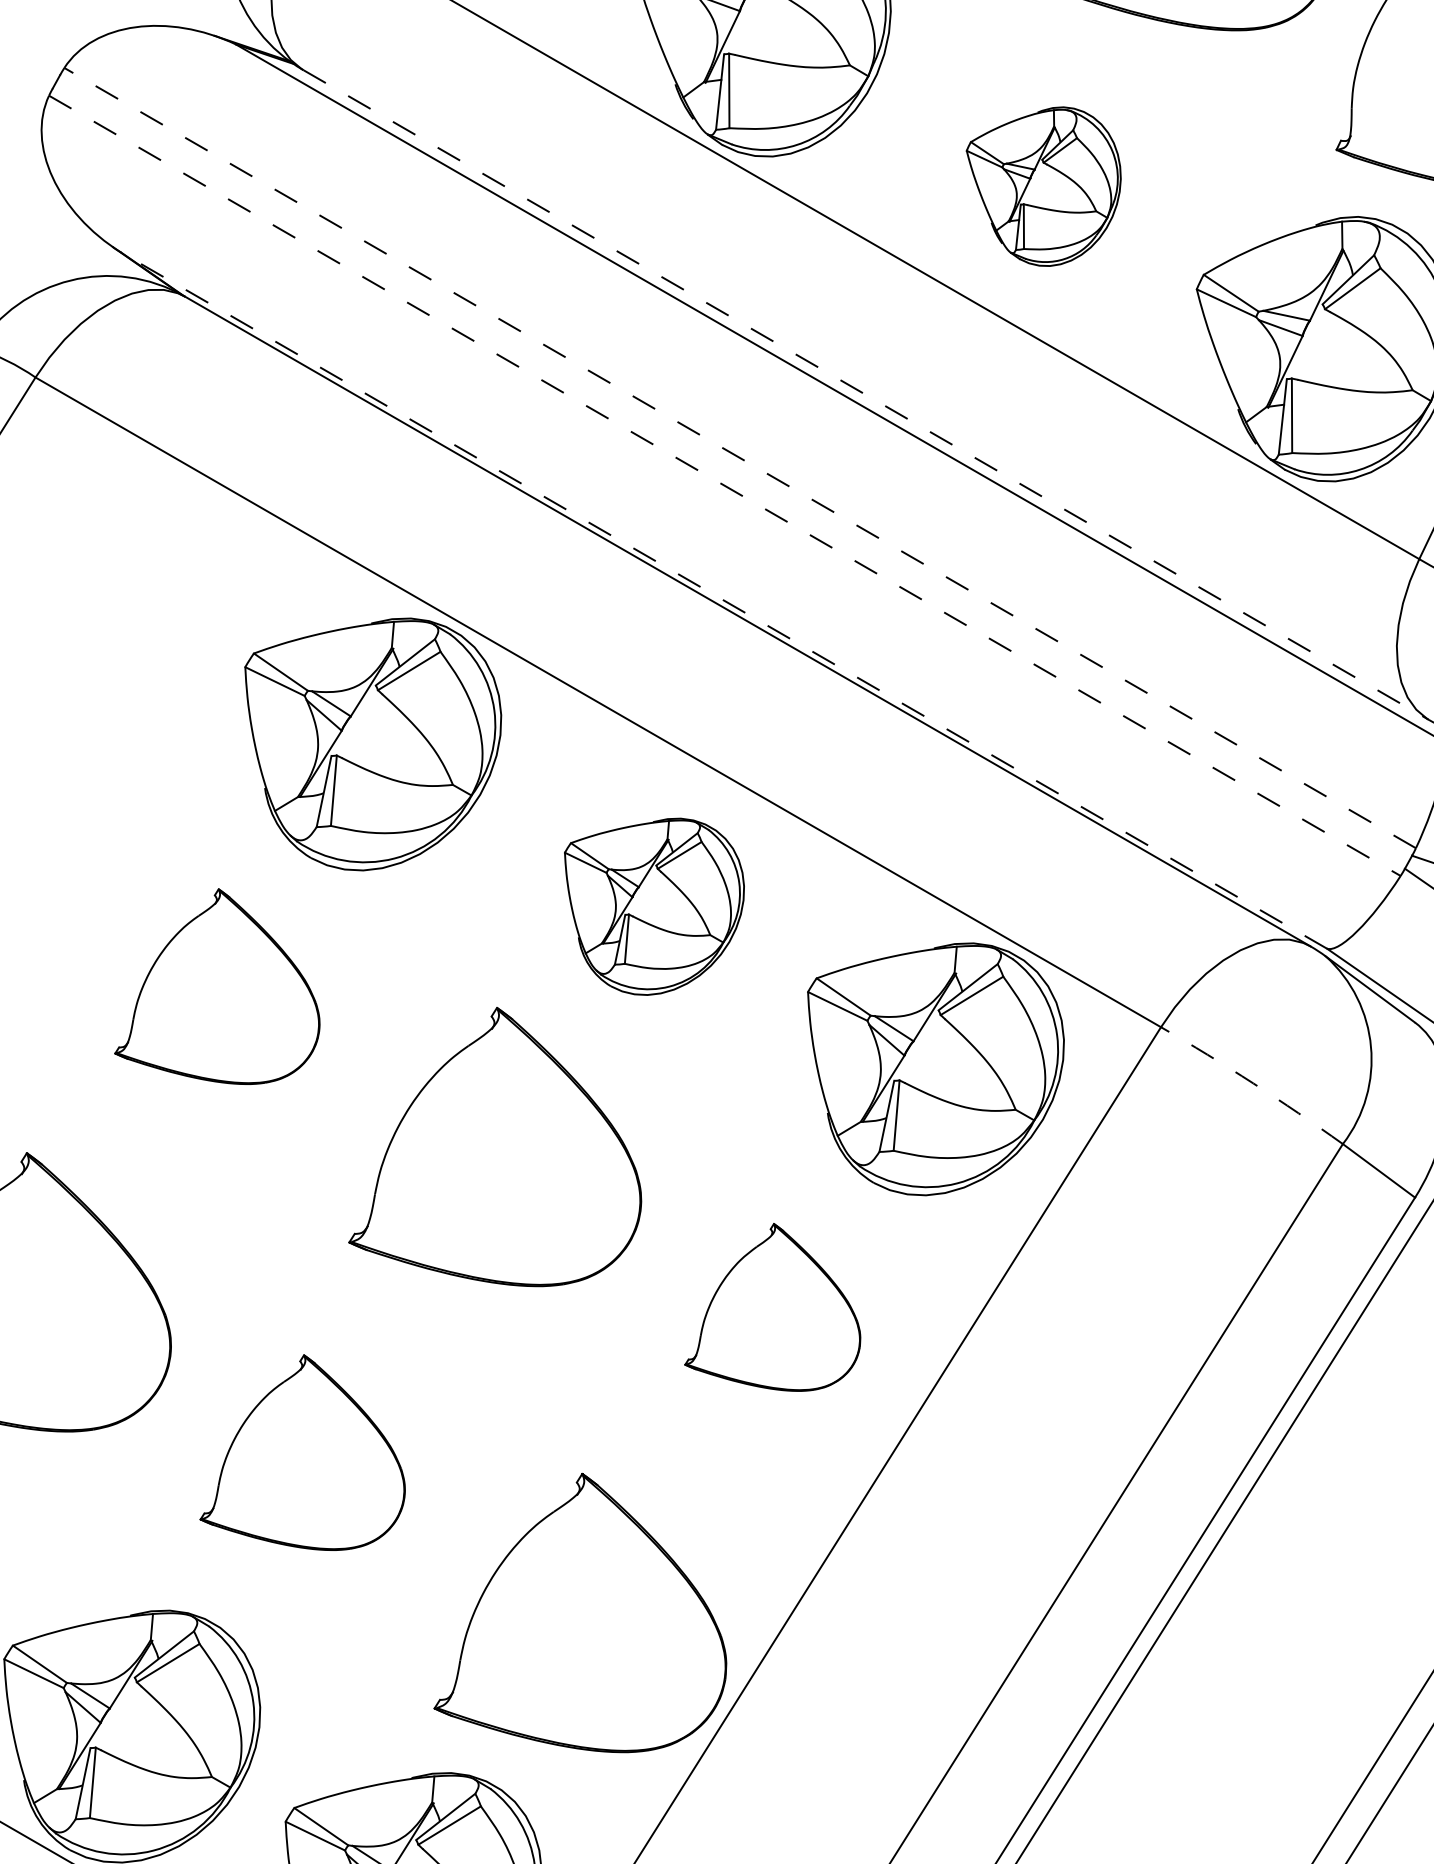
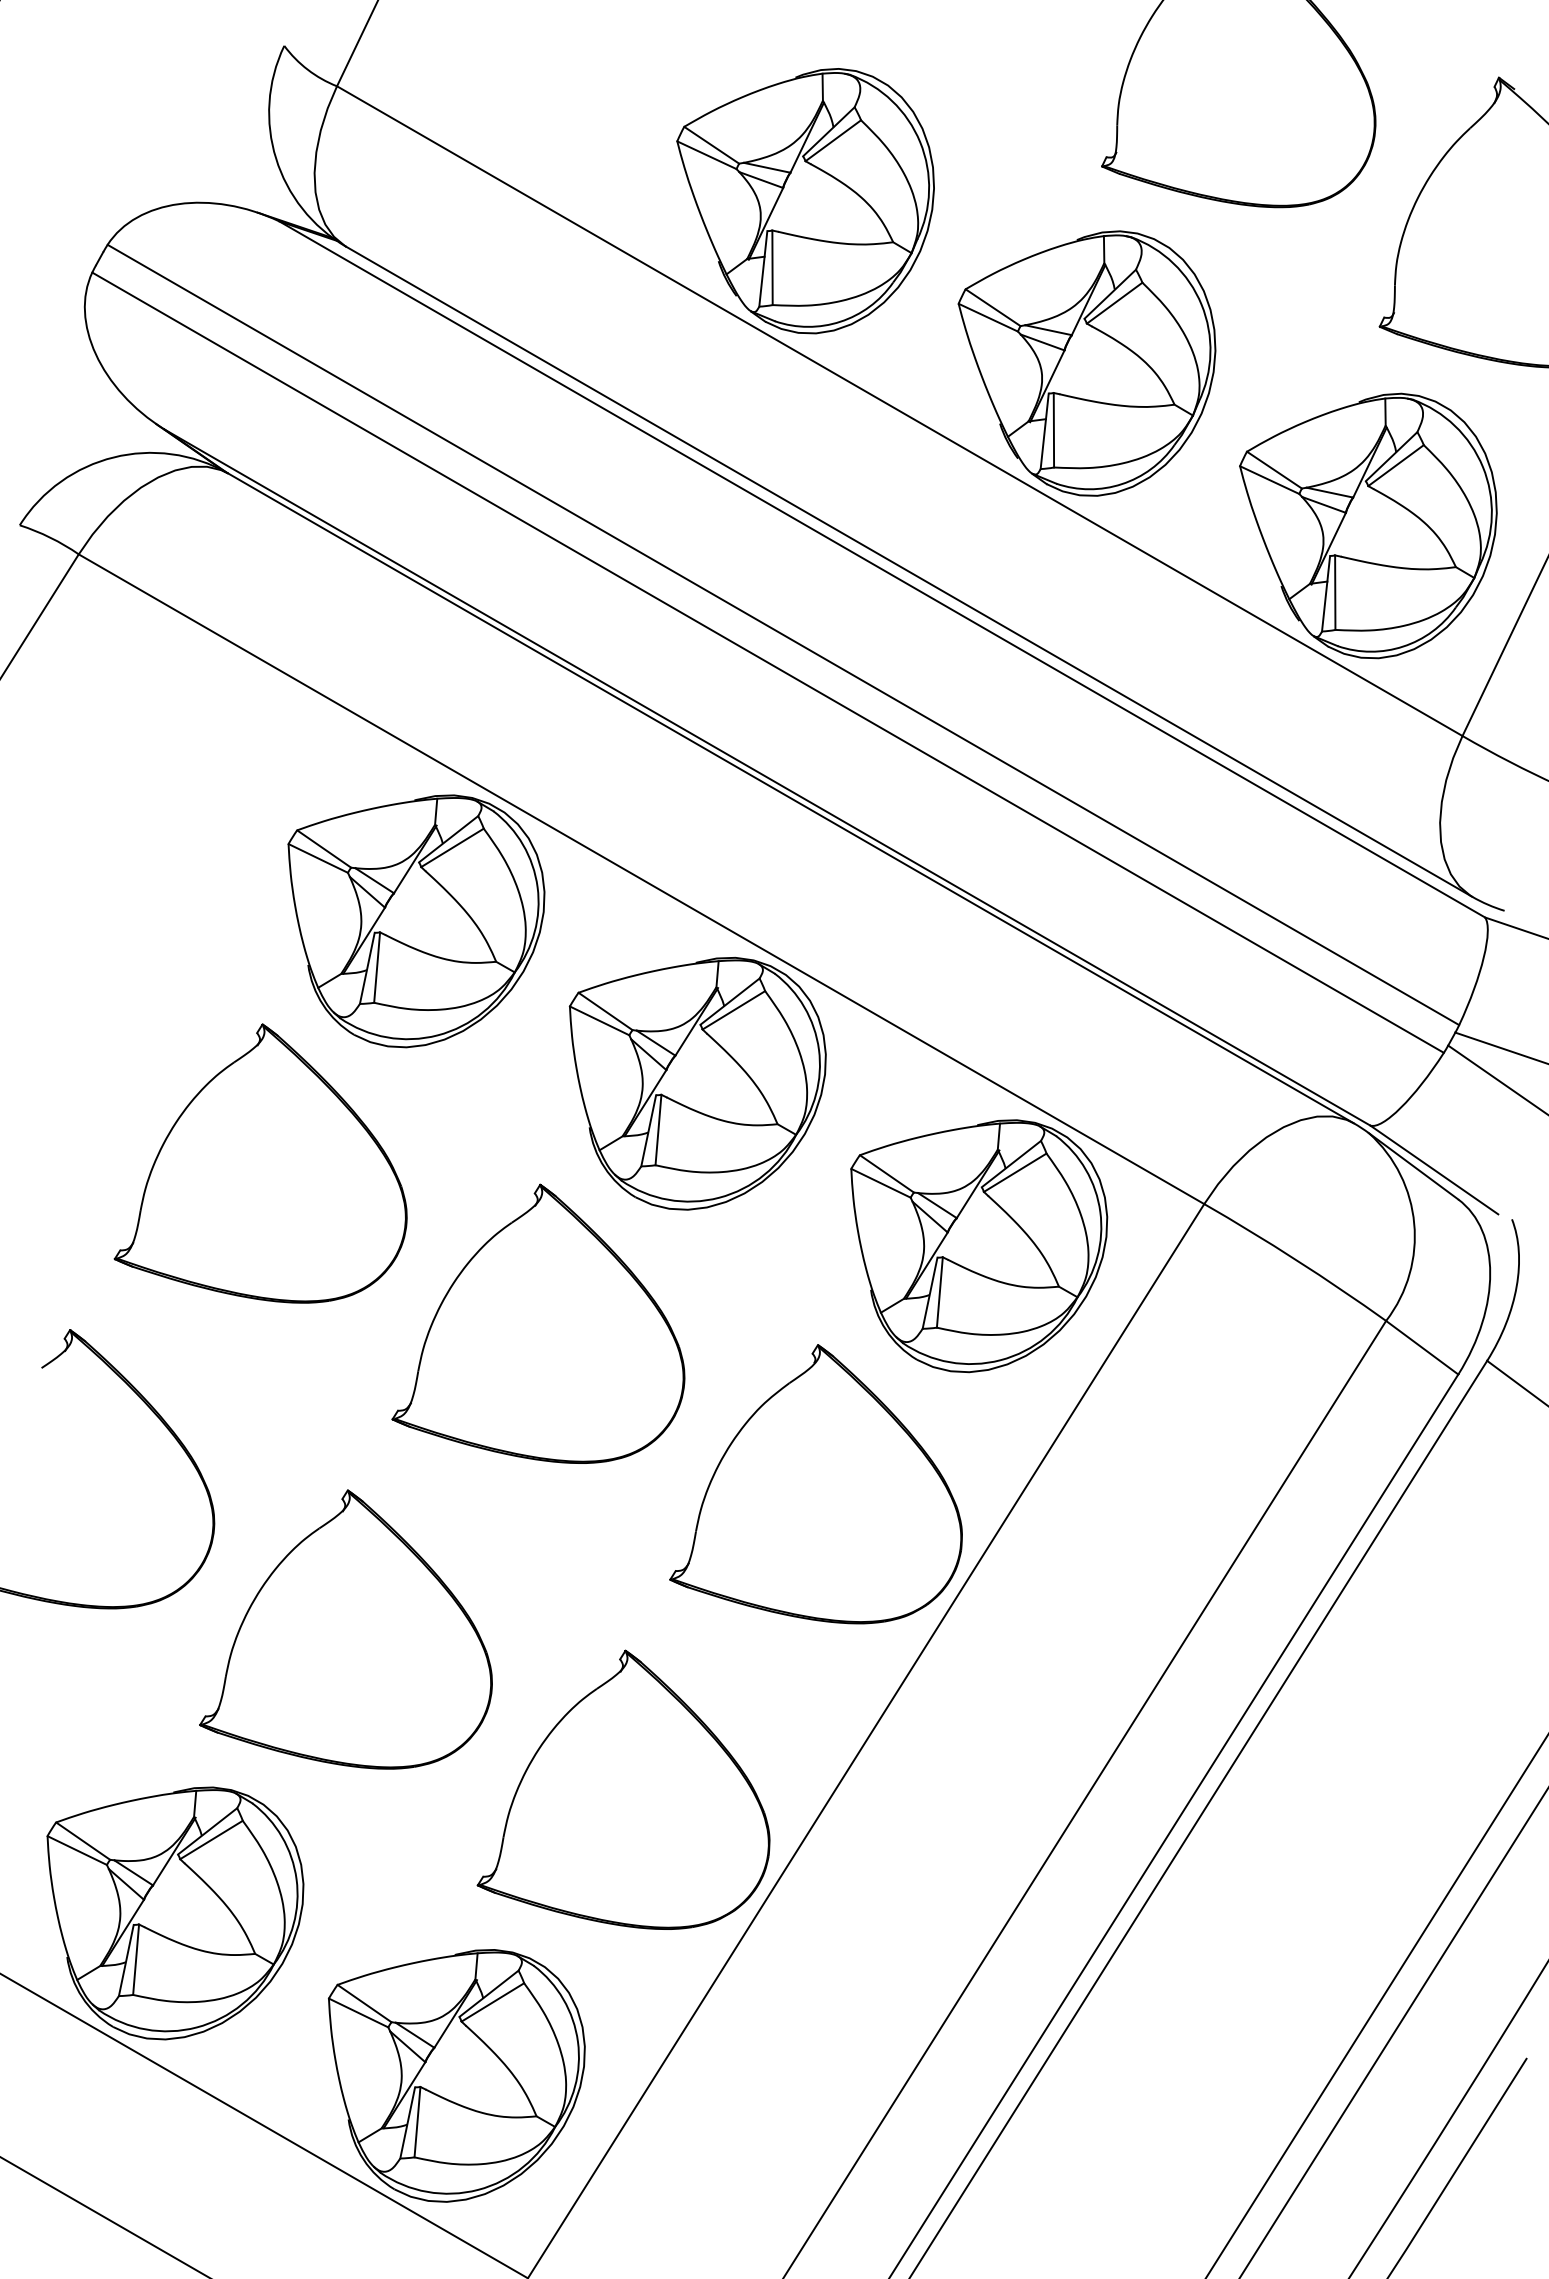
part: (1043, 186) -> (1086, 363), size x1.67
line: (866, 394) -> (909, 571), dashed -> solid
line: (739, 457) -> (782, 634), dashed -> solid
line: (725, 485) -> (768, 662), dashed -> solid
line: (723, 600) -> (766, 777), dashed -> solid
part: (654, 906) -> (697, 1083), size x1.43
part: (217, 986) -> (260, 1163), size x1.43
arc: (1253, 1083) -> (1296, 1260), dashed -> solid
part: (772, 1307) -> (815, 1484), size x1.67
part: (302, 1452) -> (345, 1629), size x1.43

